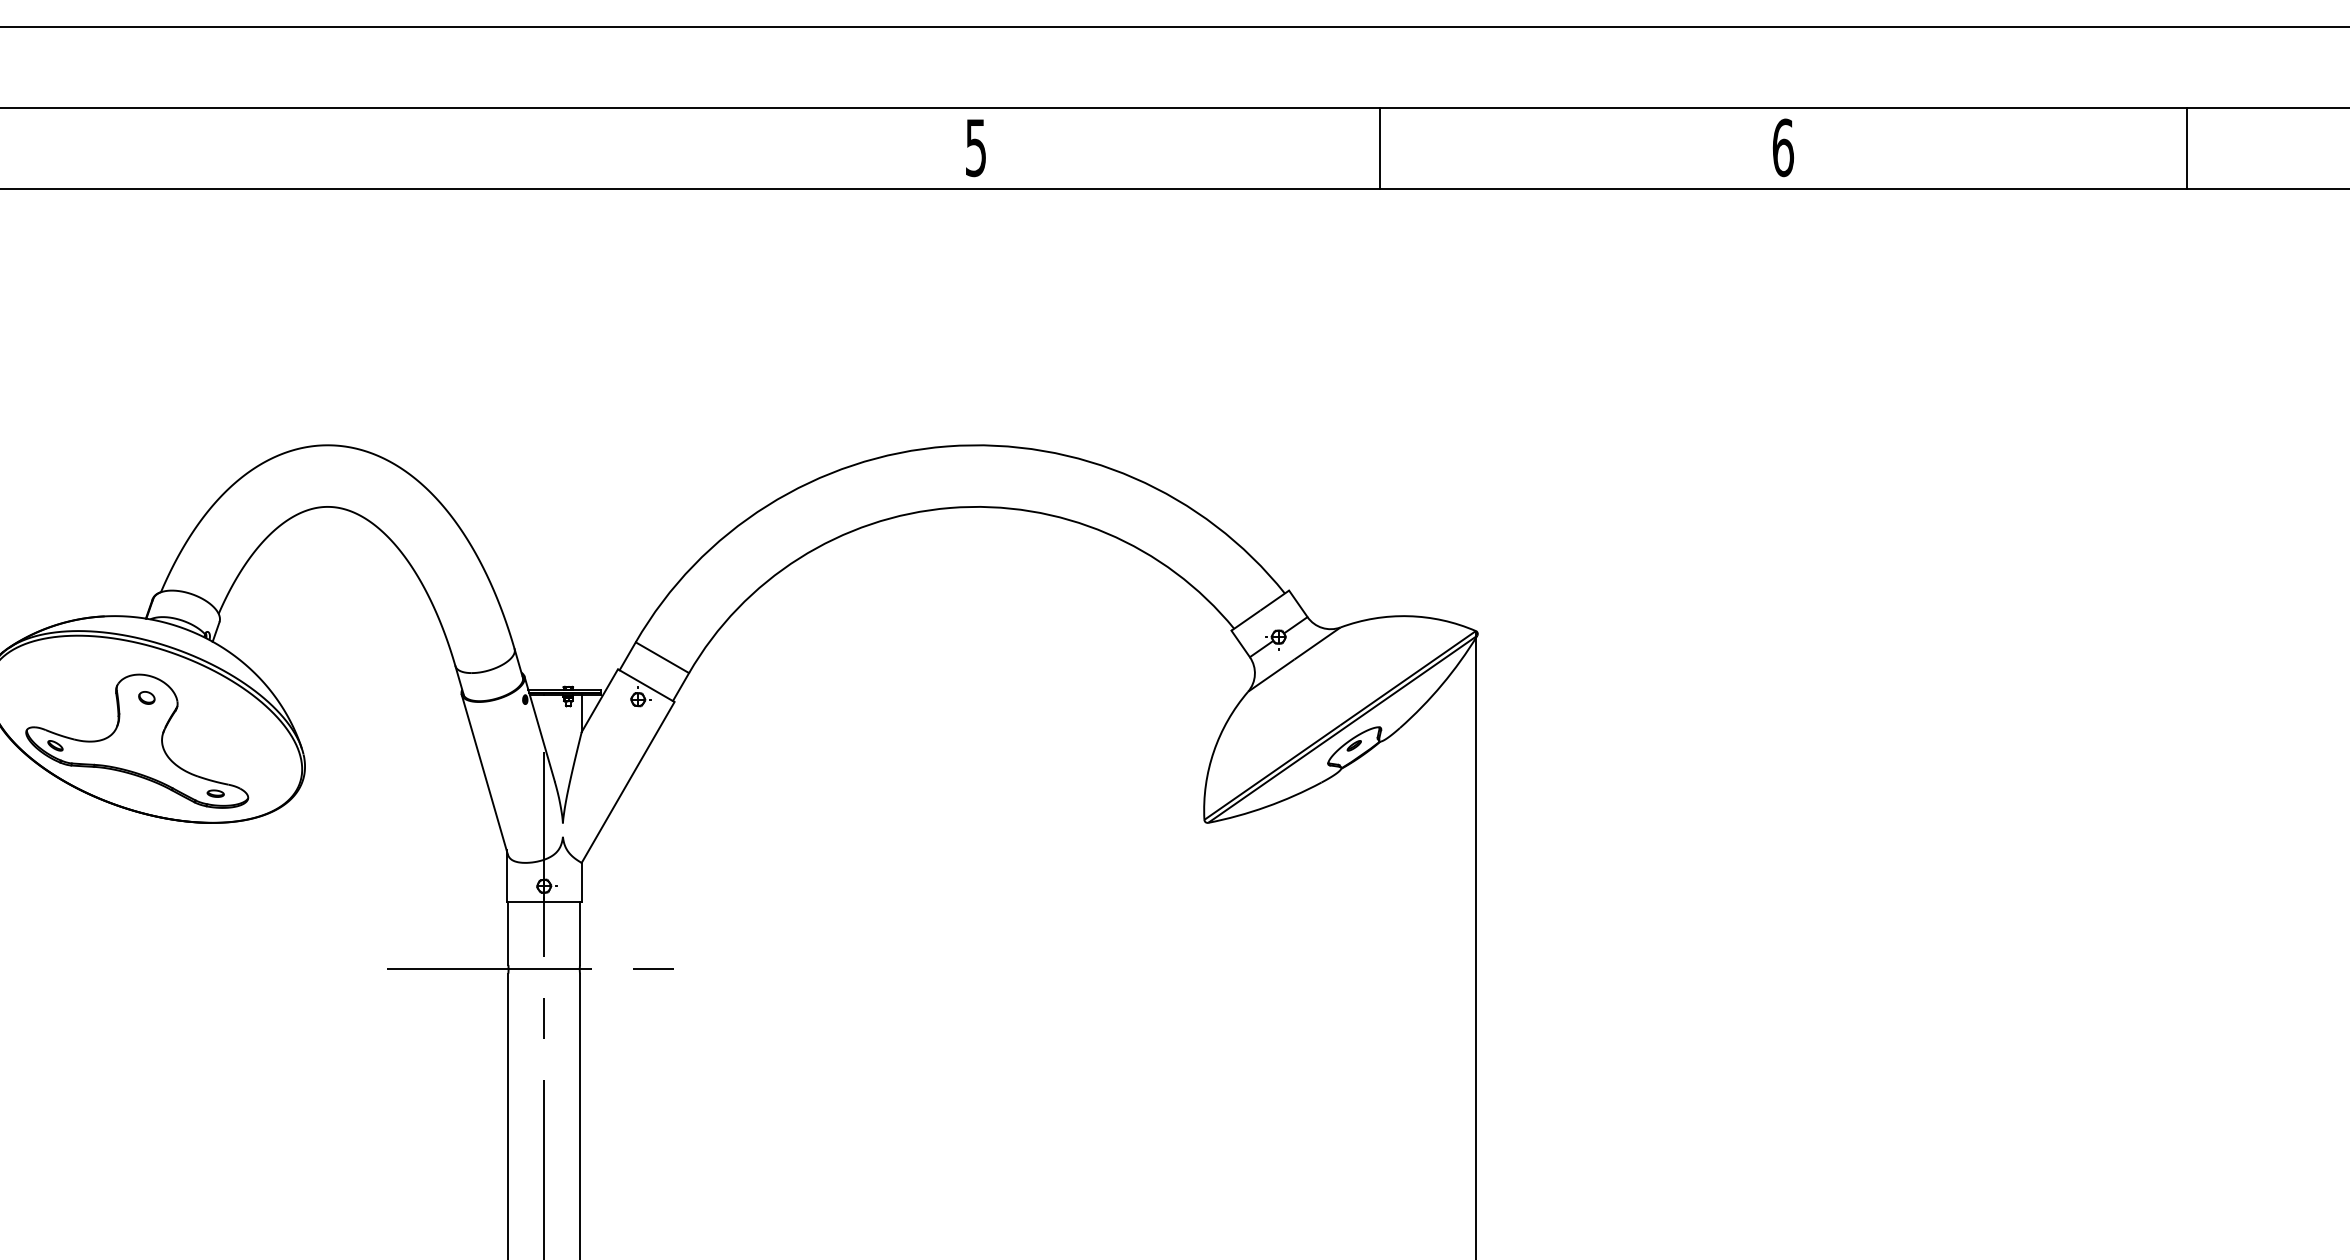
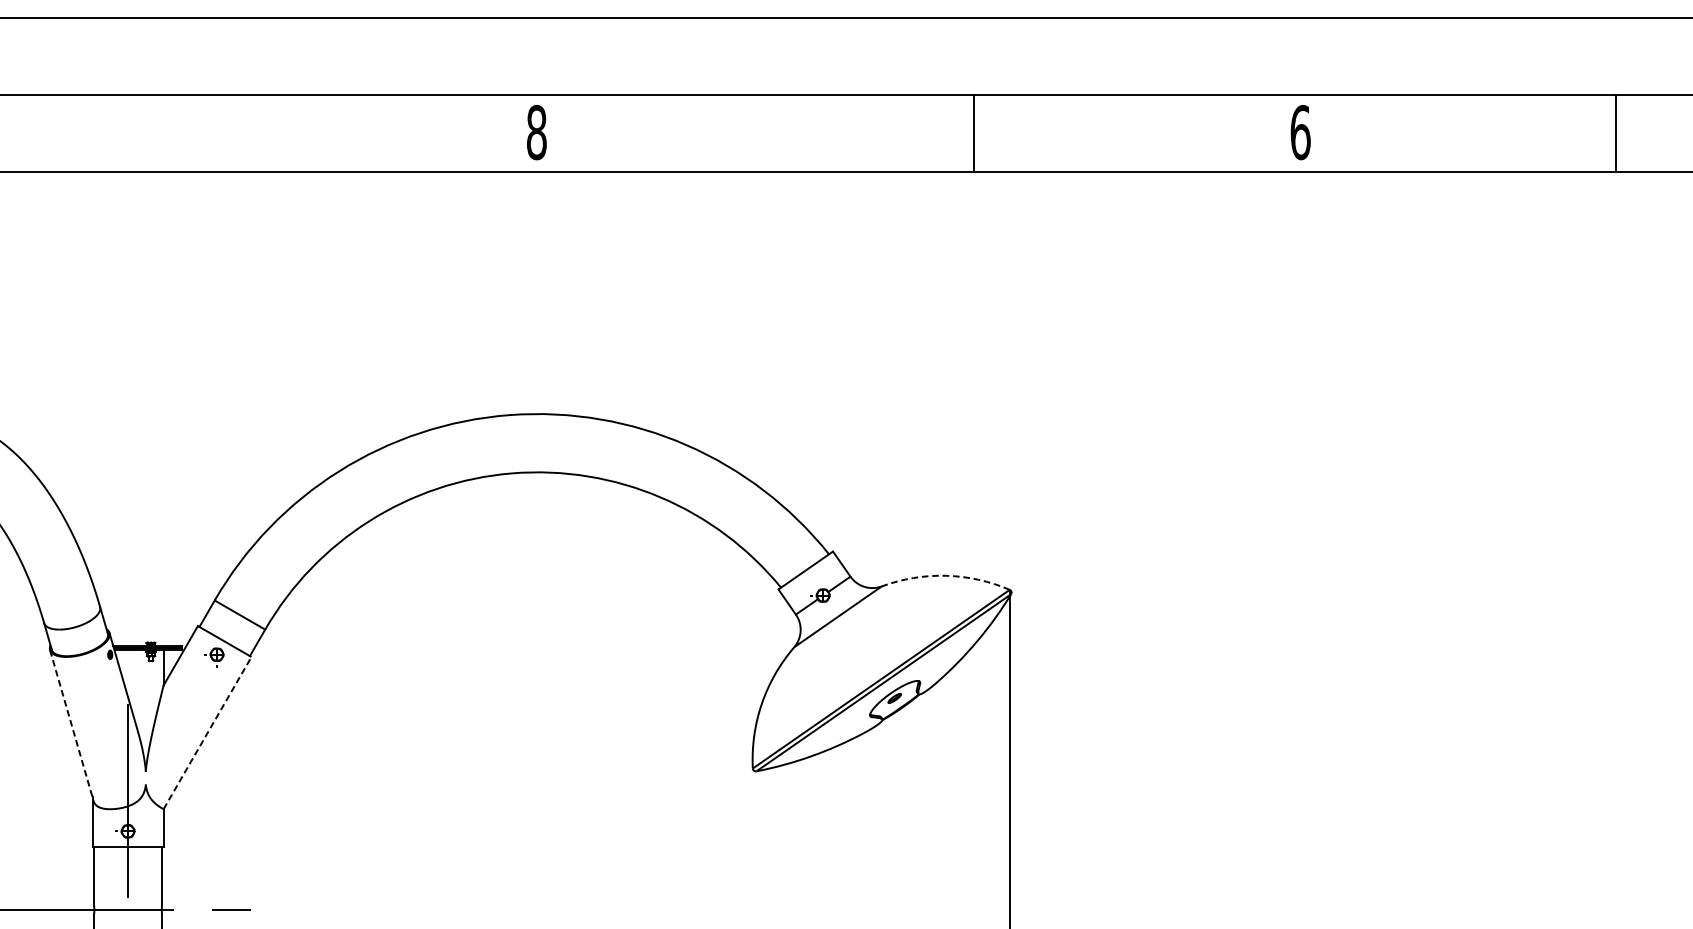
text: (975, 147) -> (536, 132), 5 -> 8
line: (1379, 148) -> (973, 133), moved
line: (2186, 148) -> (1615, 133), moved
arc: (1408, 616) -> (945, 576), solid -> dashed
line: (484, 774) -> (71, 725), solid -> dashed
line: (628, 782) -> (207, 733), solid -> dashed

